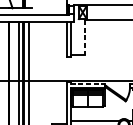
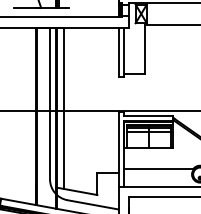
line: (85, 37) -> (145, 49), dashed -> solid
line: (87, 83) -> (148, 115), dashed -> solid

